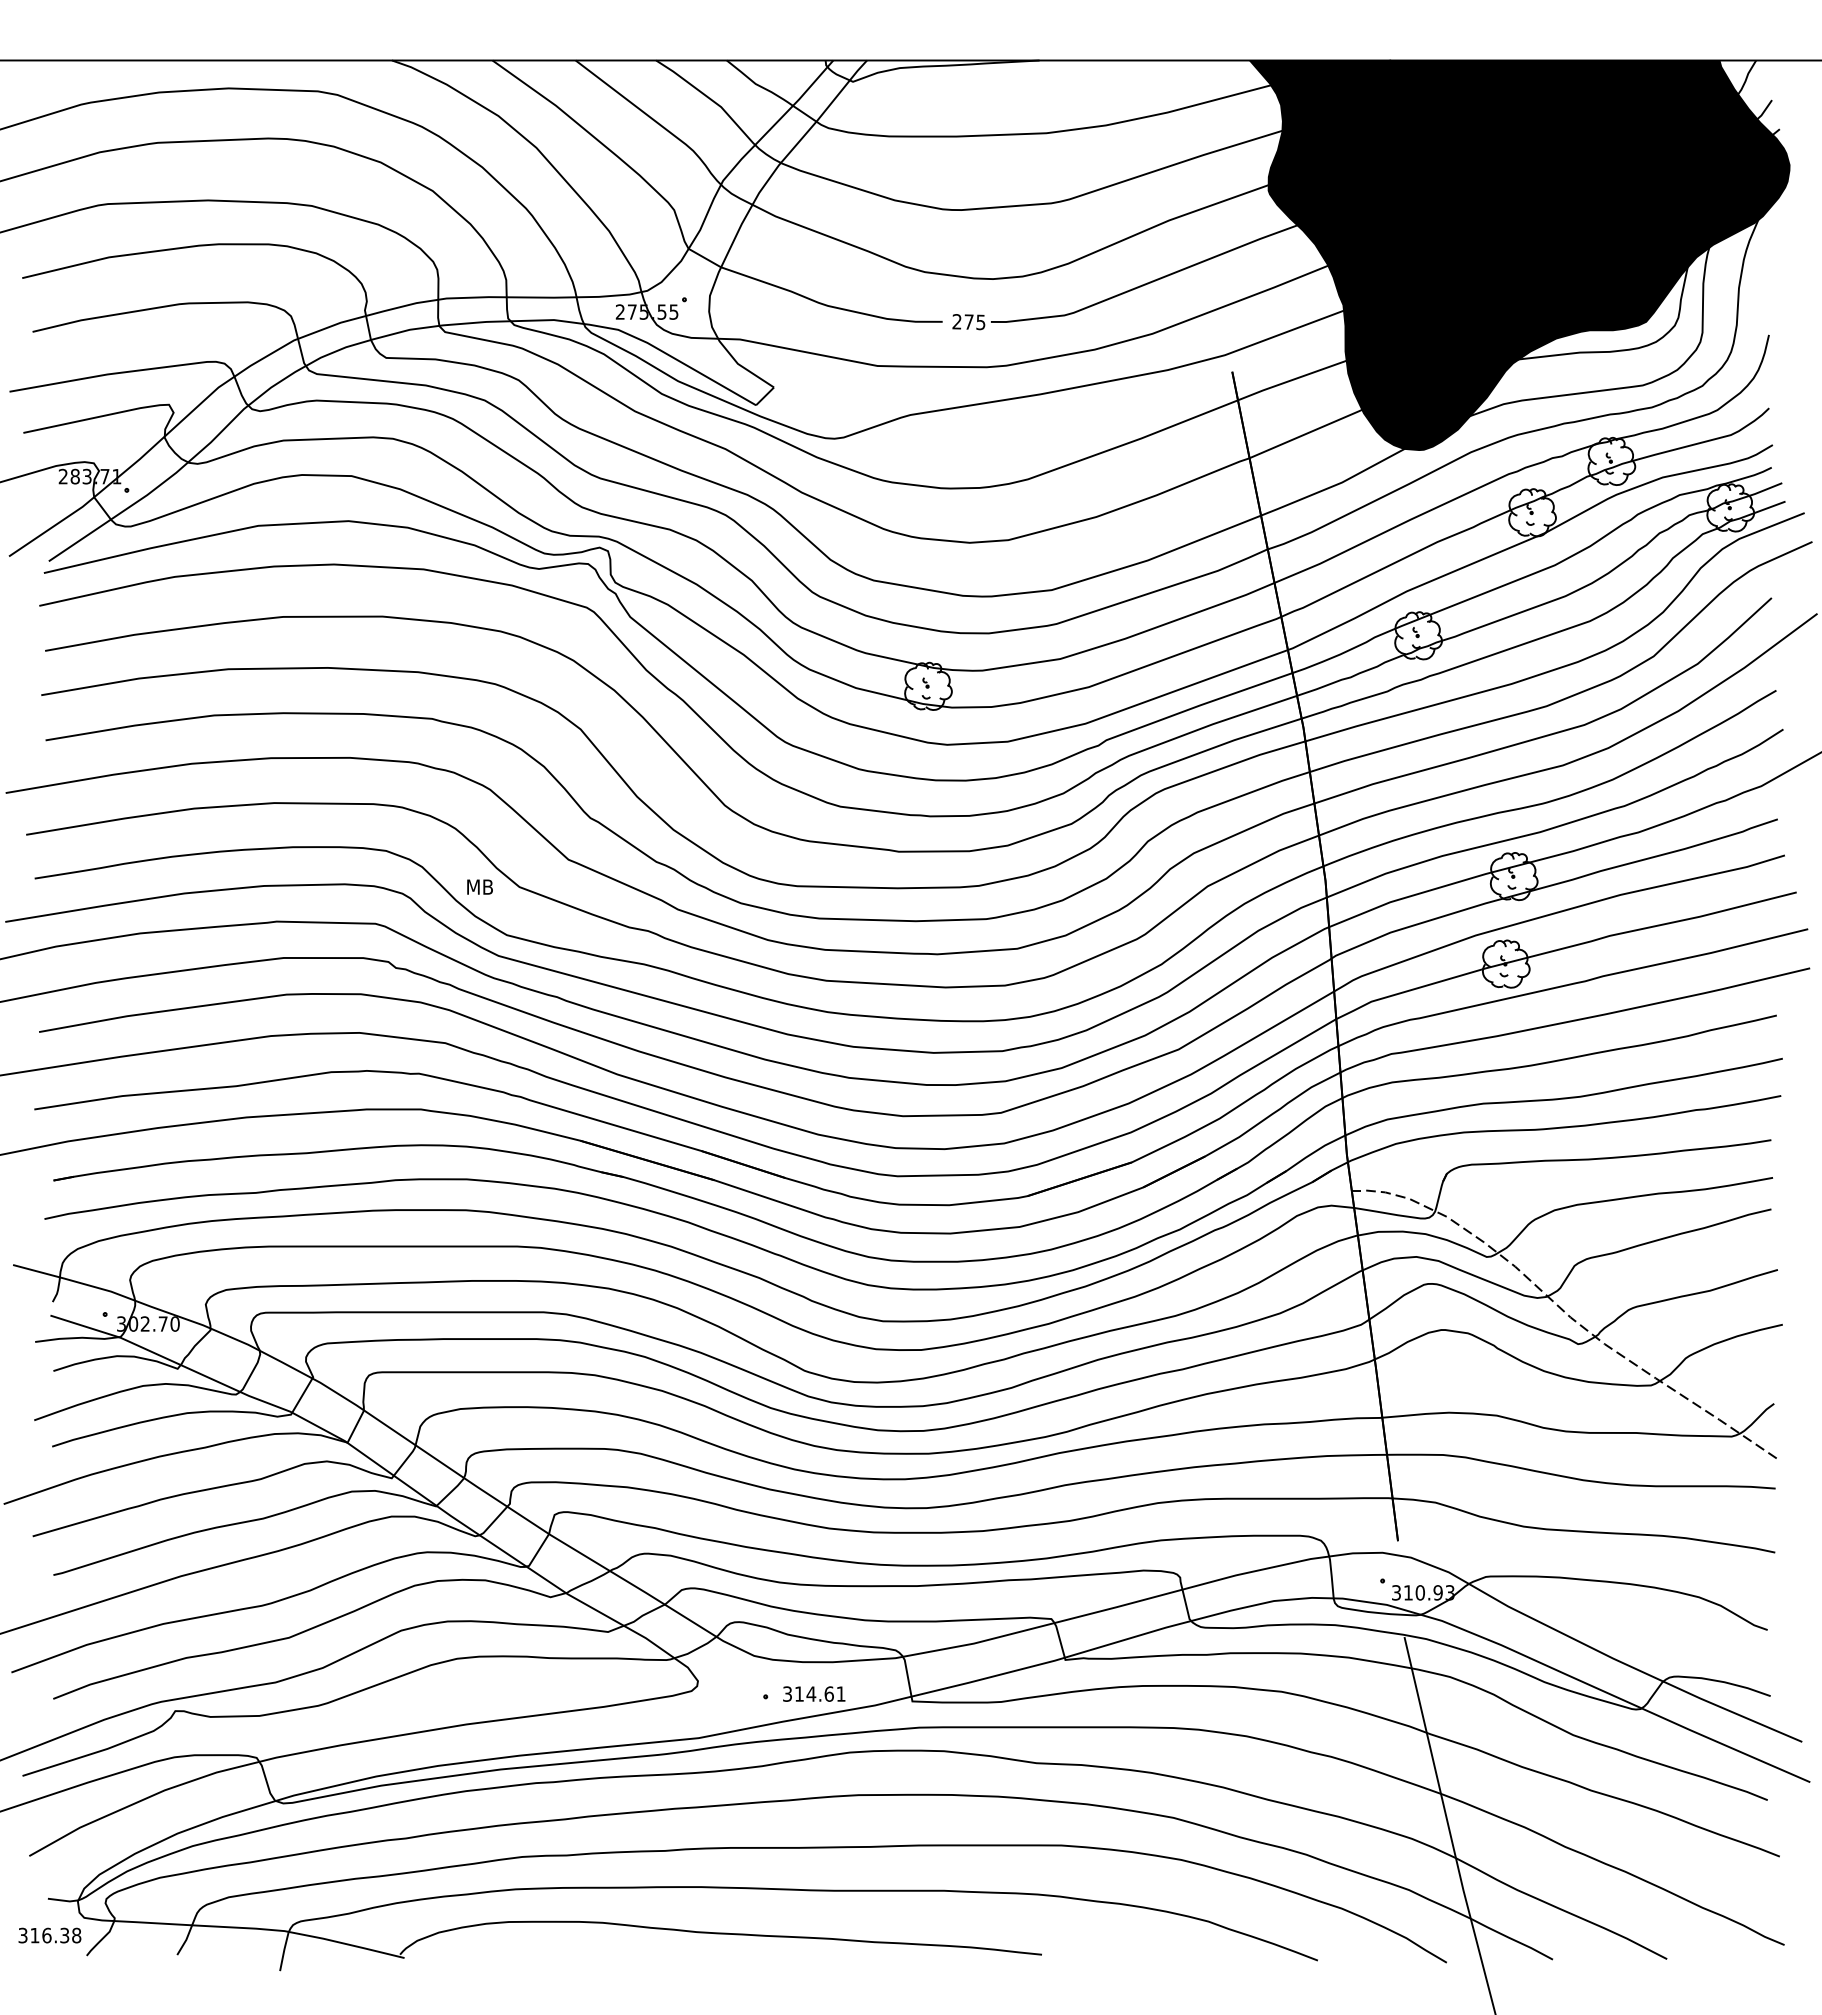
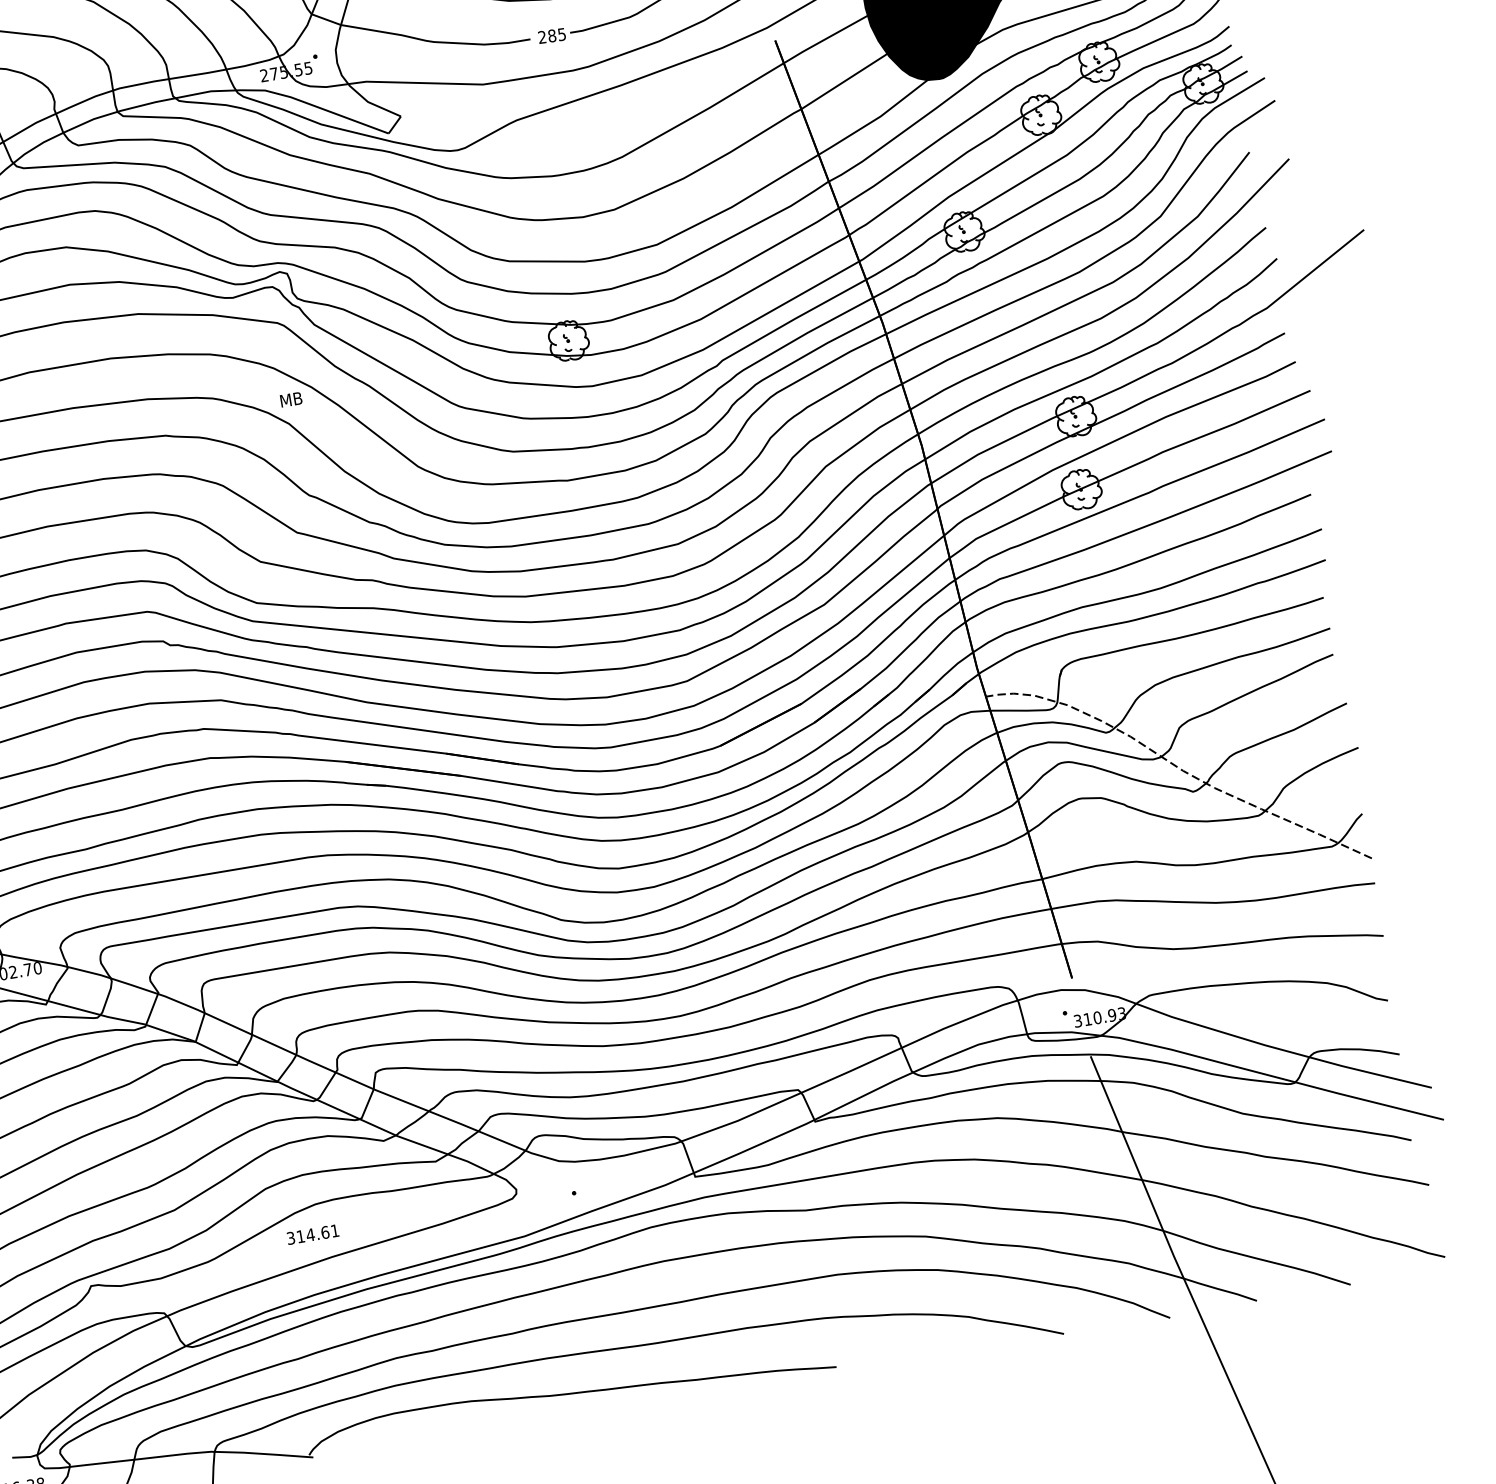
text: (968, 321) -> (551, 35), 275 -> 285
text: (479, 886) -> (290, 399), moved
text: (814, 1693) -> (313, 1234), moved

